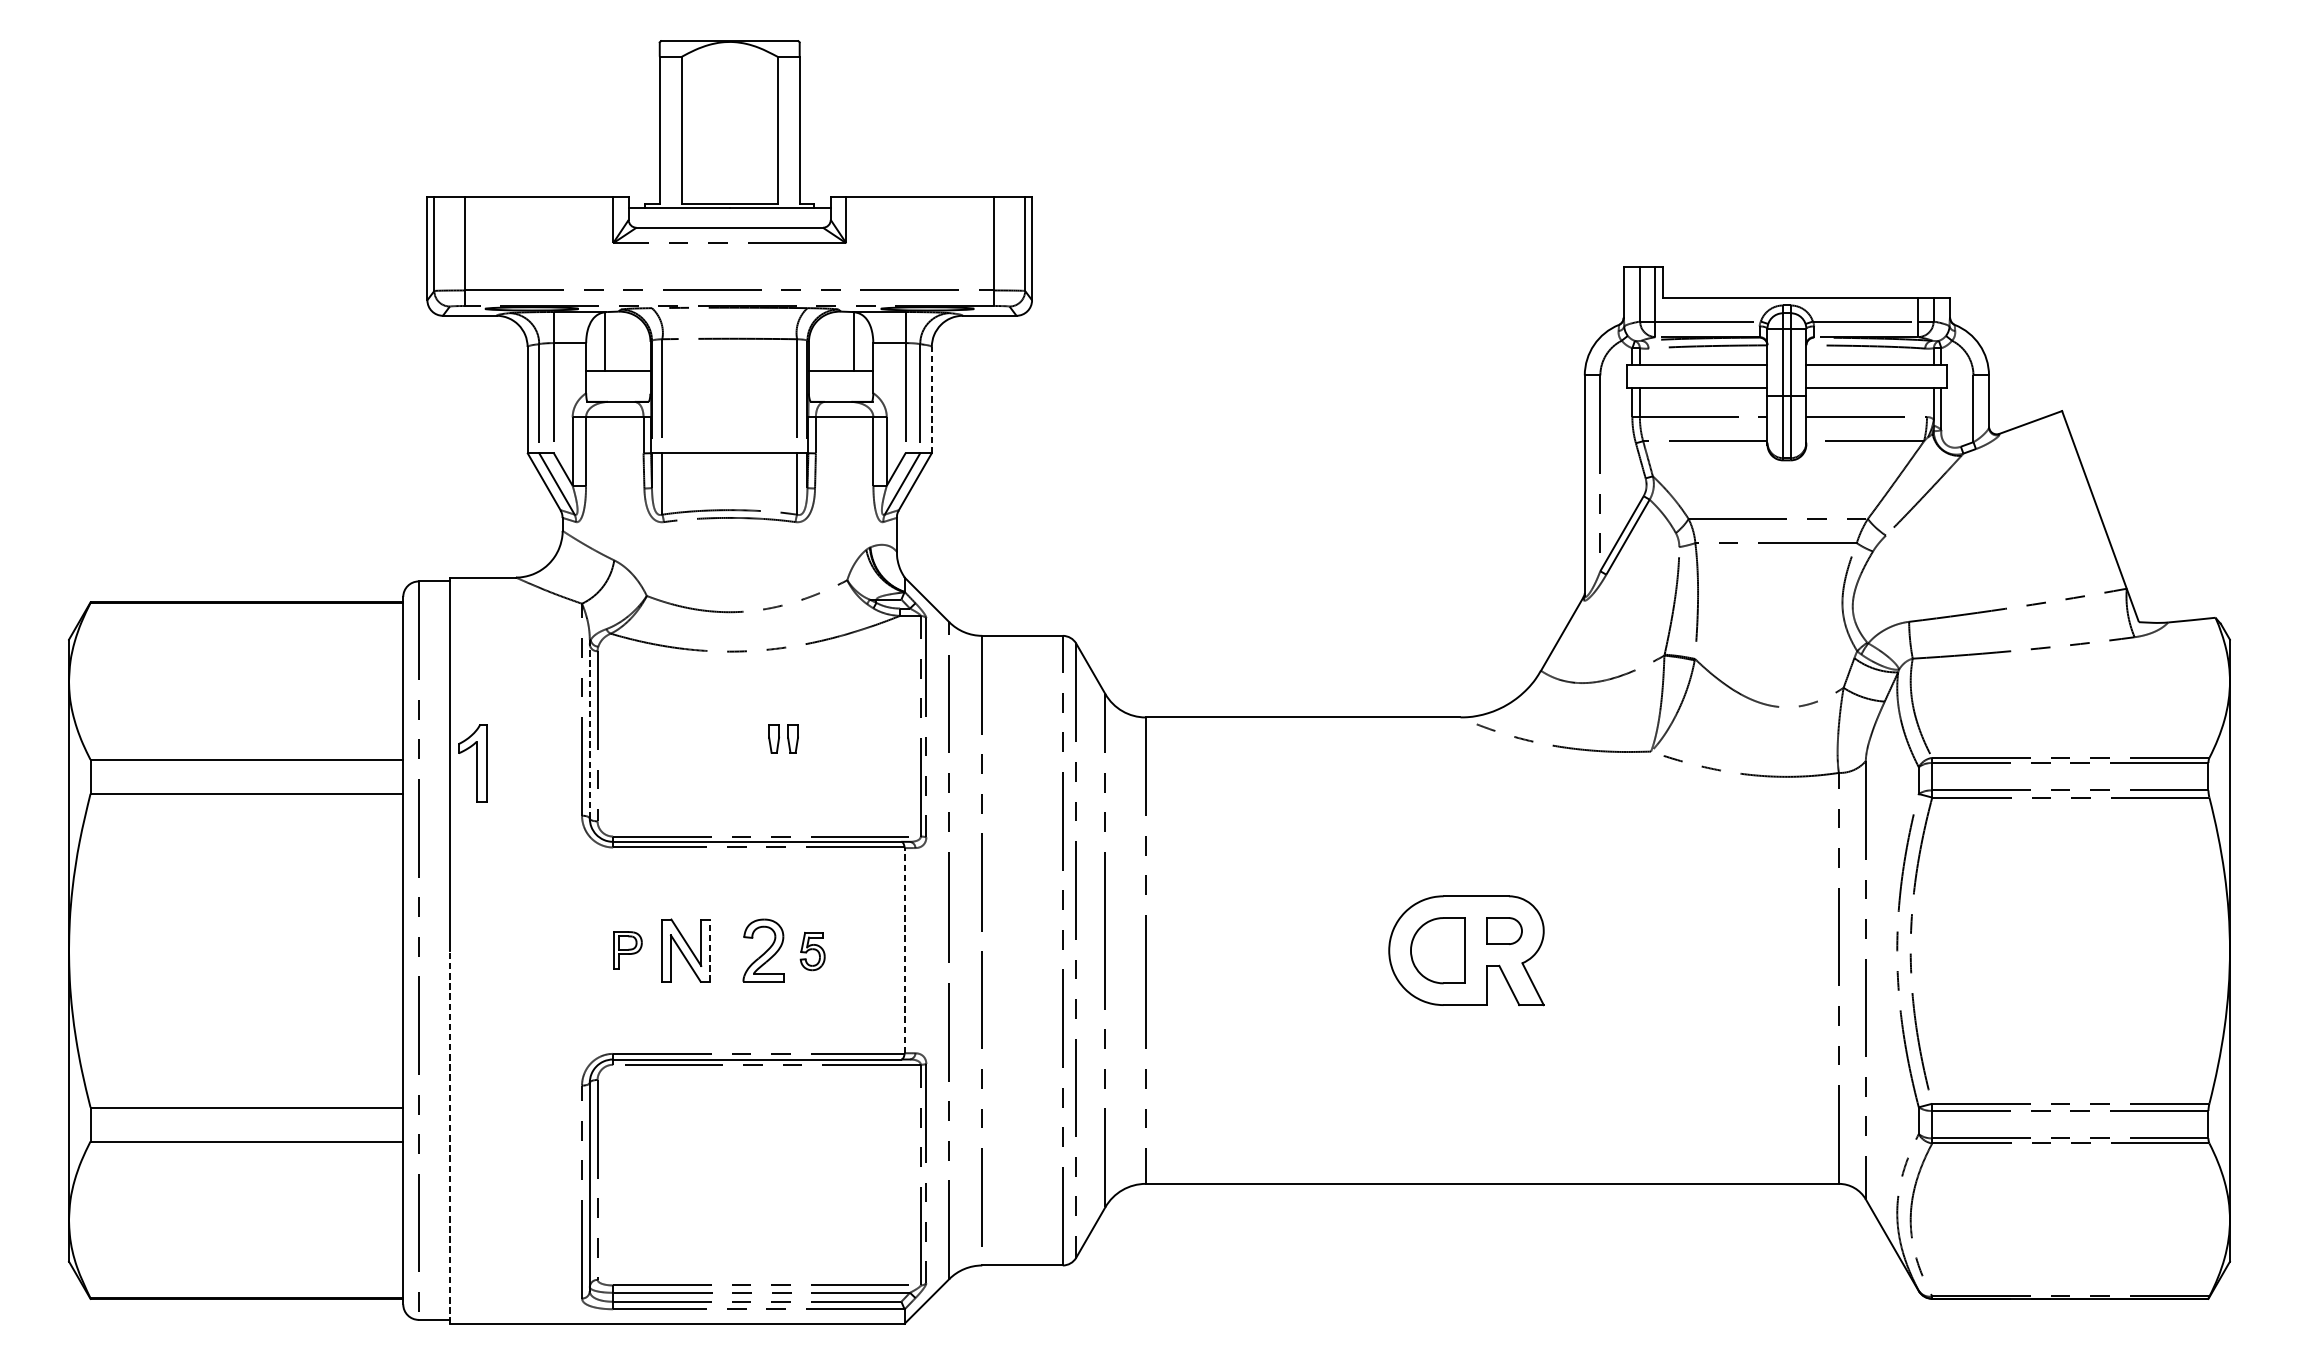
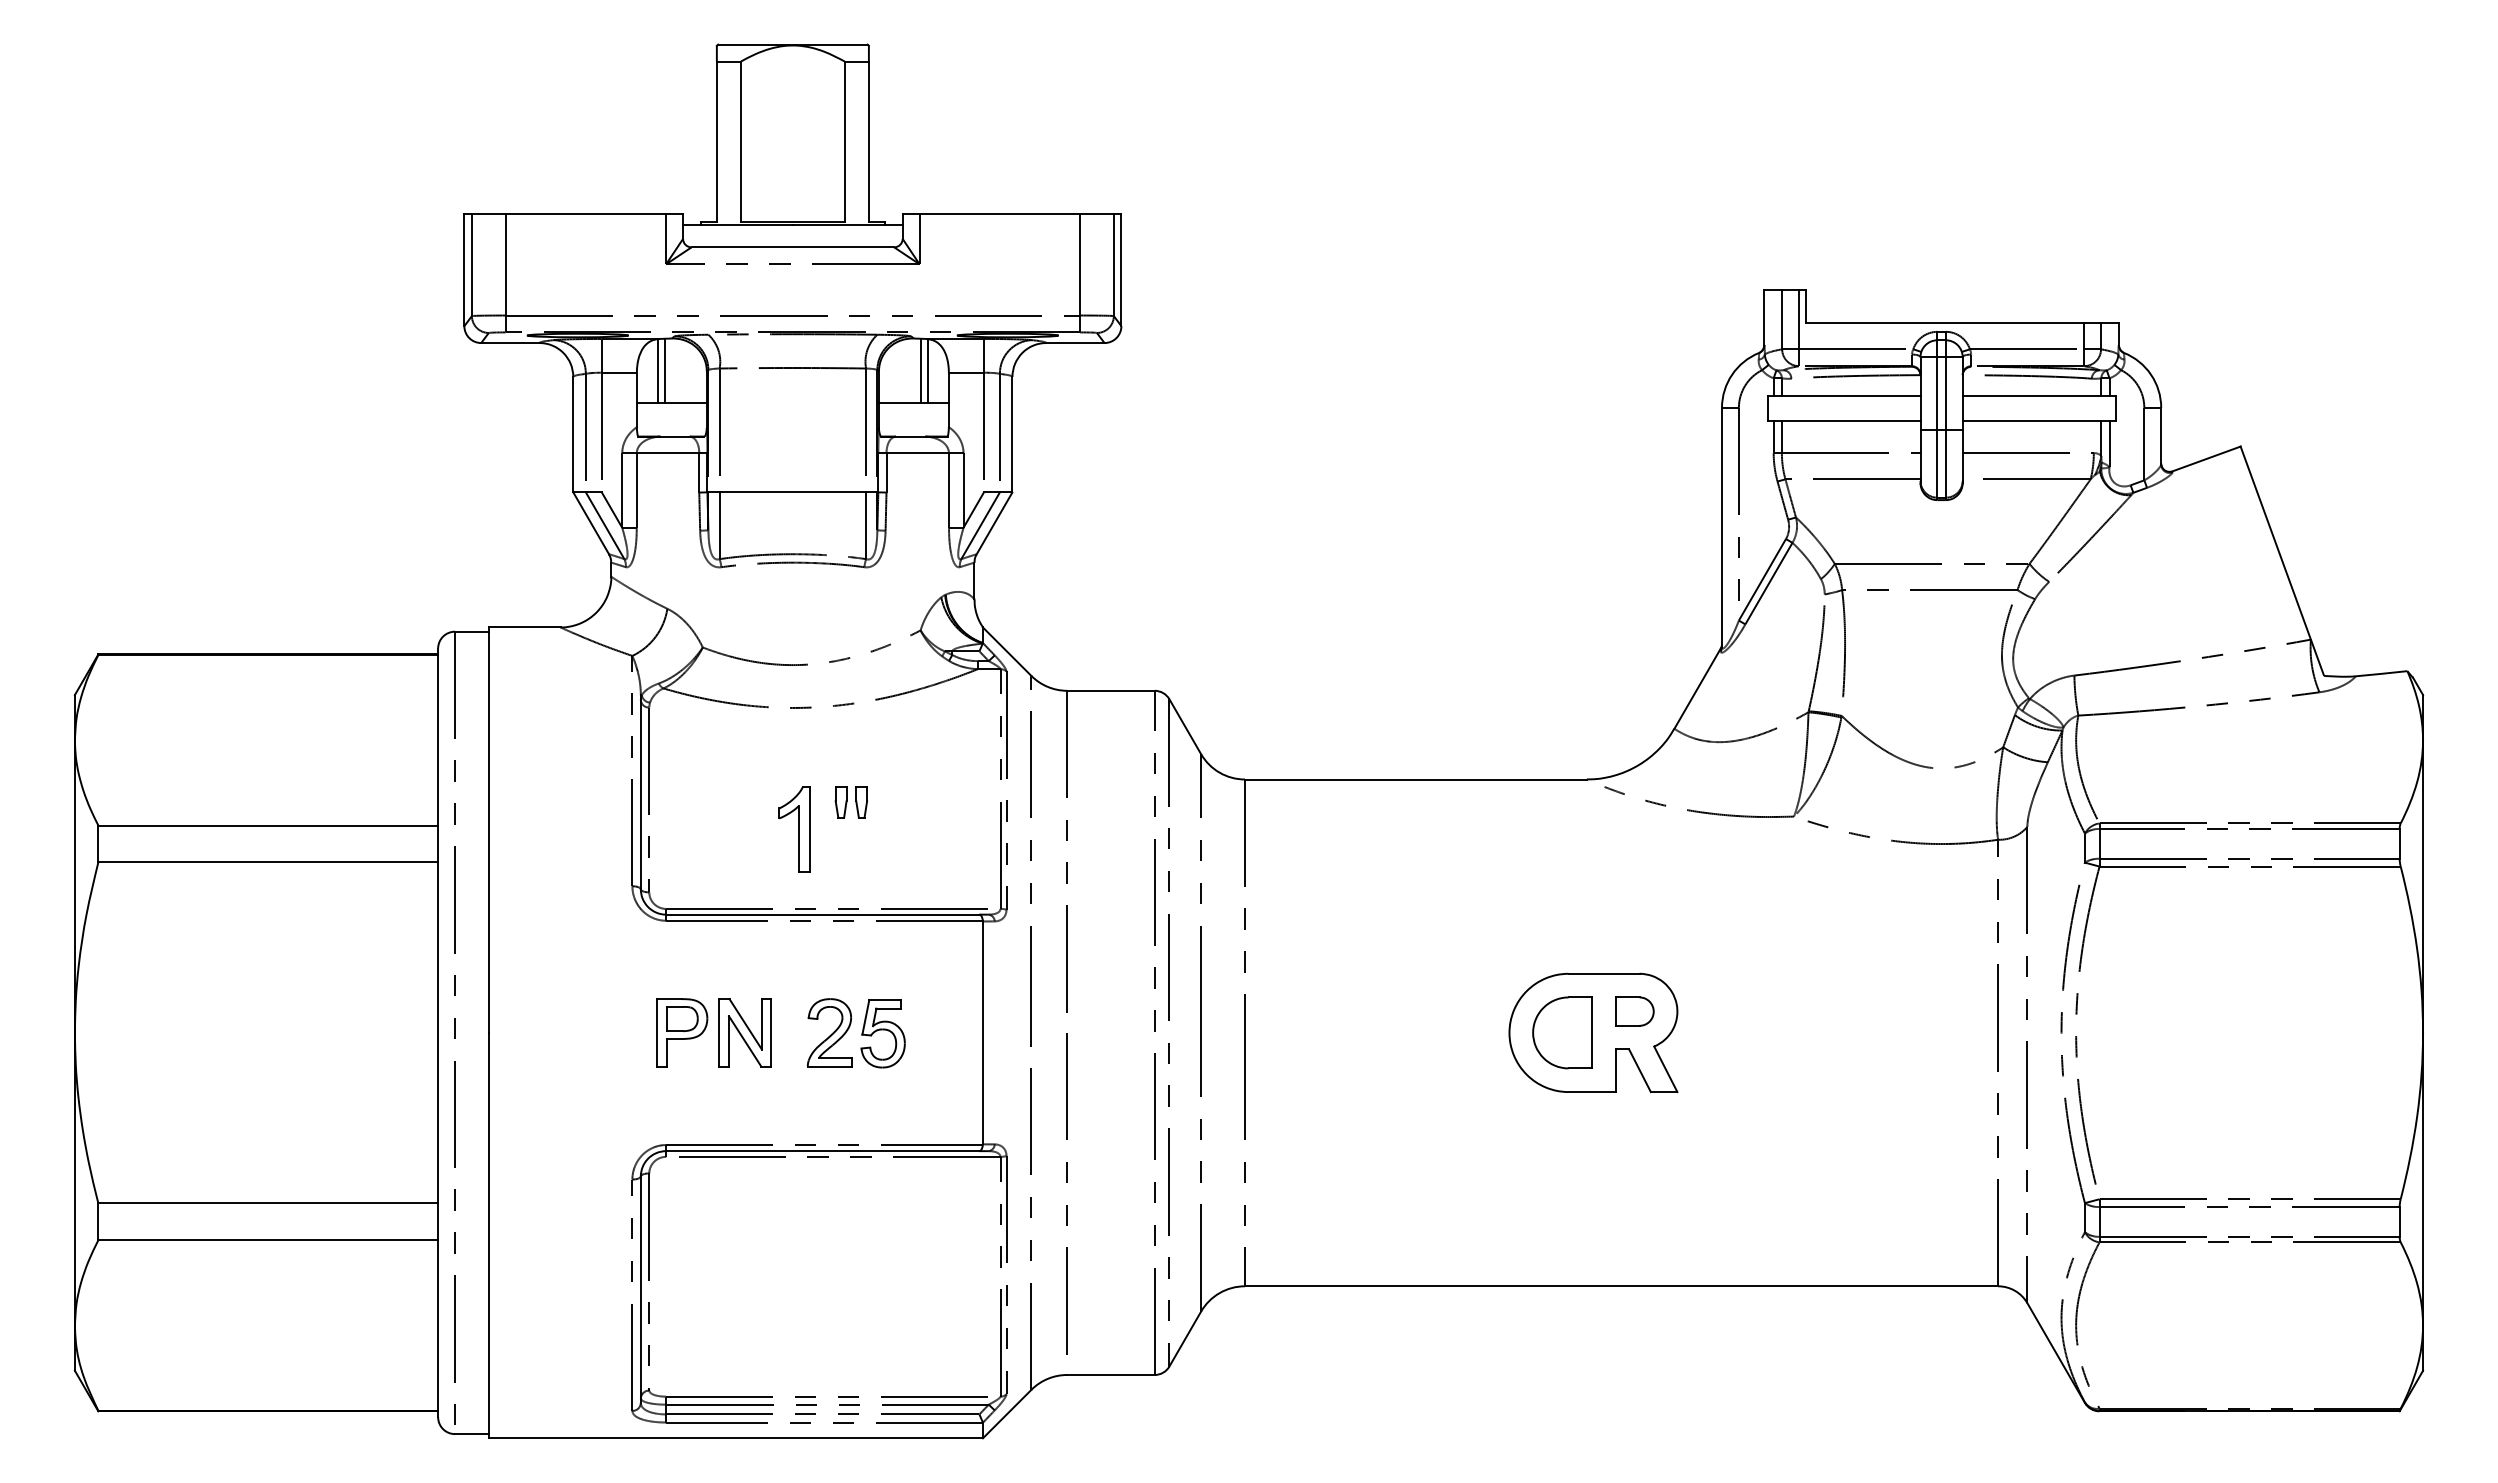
line: (612, 341) -> (665, 370), added
line: (847, 341) -> (920, 370), added
line: (931, 399) -> (1012, 434), dashed -> solid
line: (589, 729) -> (640, 792), dashed -> solid
part: (472, 763) -> (794, 829), moved
part: (628, 950) -> (682, 1032), size x1.67
line: (710, 950) -> (771, 1032), dashed -> solid
line: (904, 950) -> (982, 1032), dashed -> solid
part: (812, 951) -> (882, 1033), size x1.67
line: (449, 1137) -> (488, 1235), dashed -> solid

